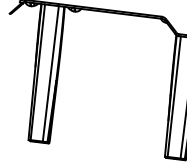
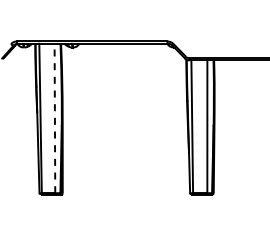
line: (50, 73) -> (54, 118), solid -> dashed

